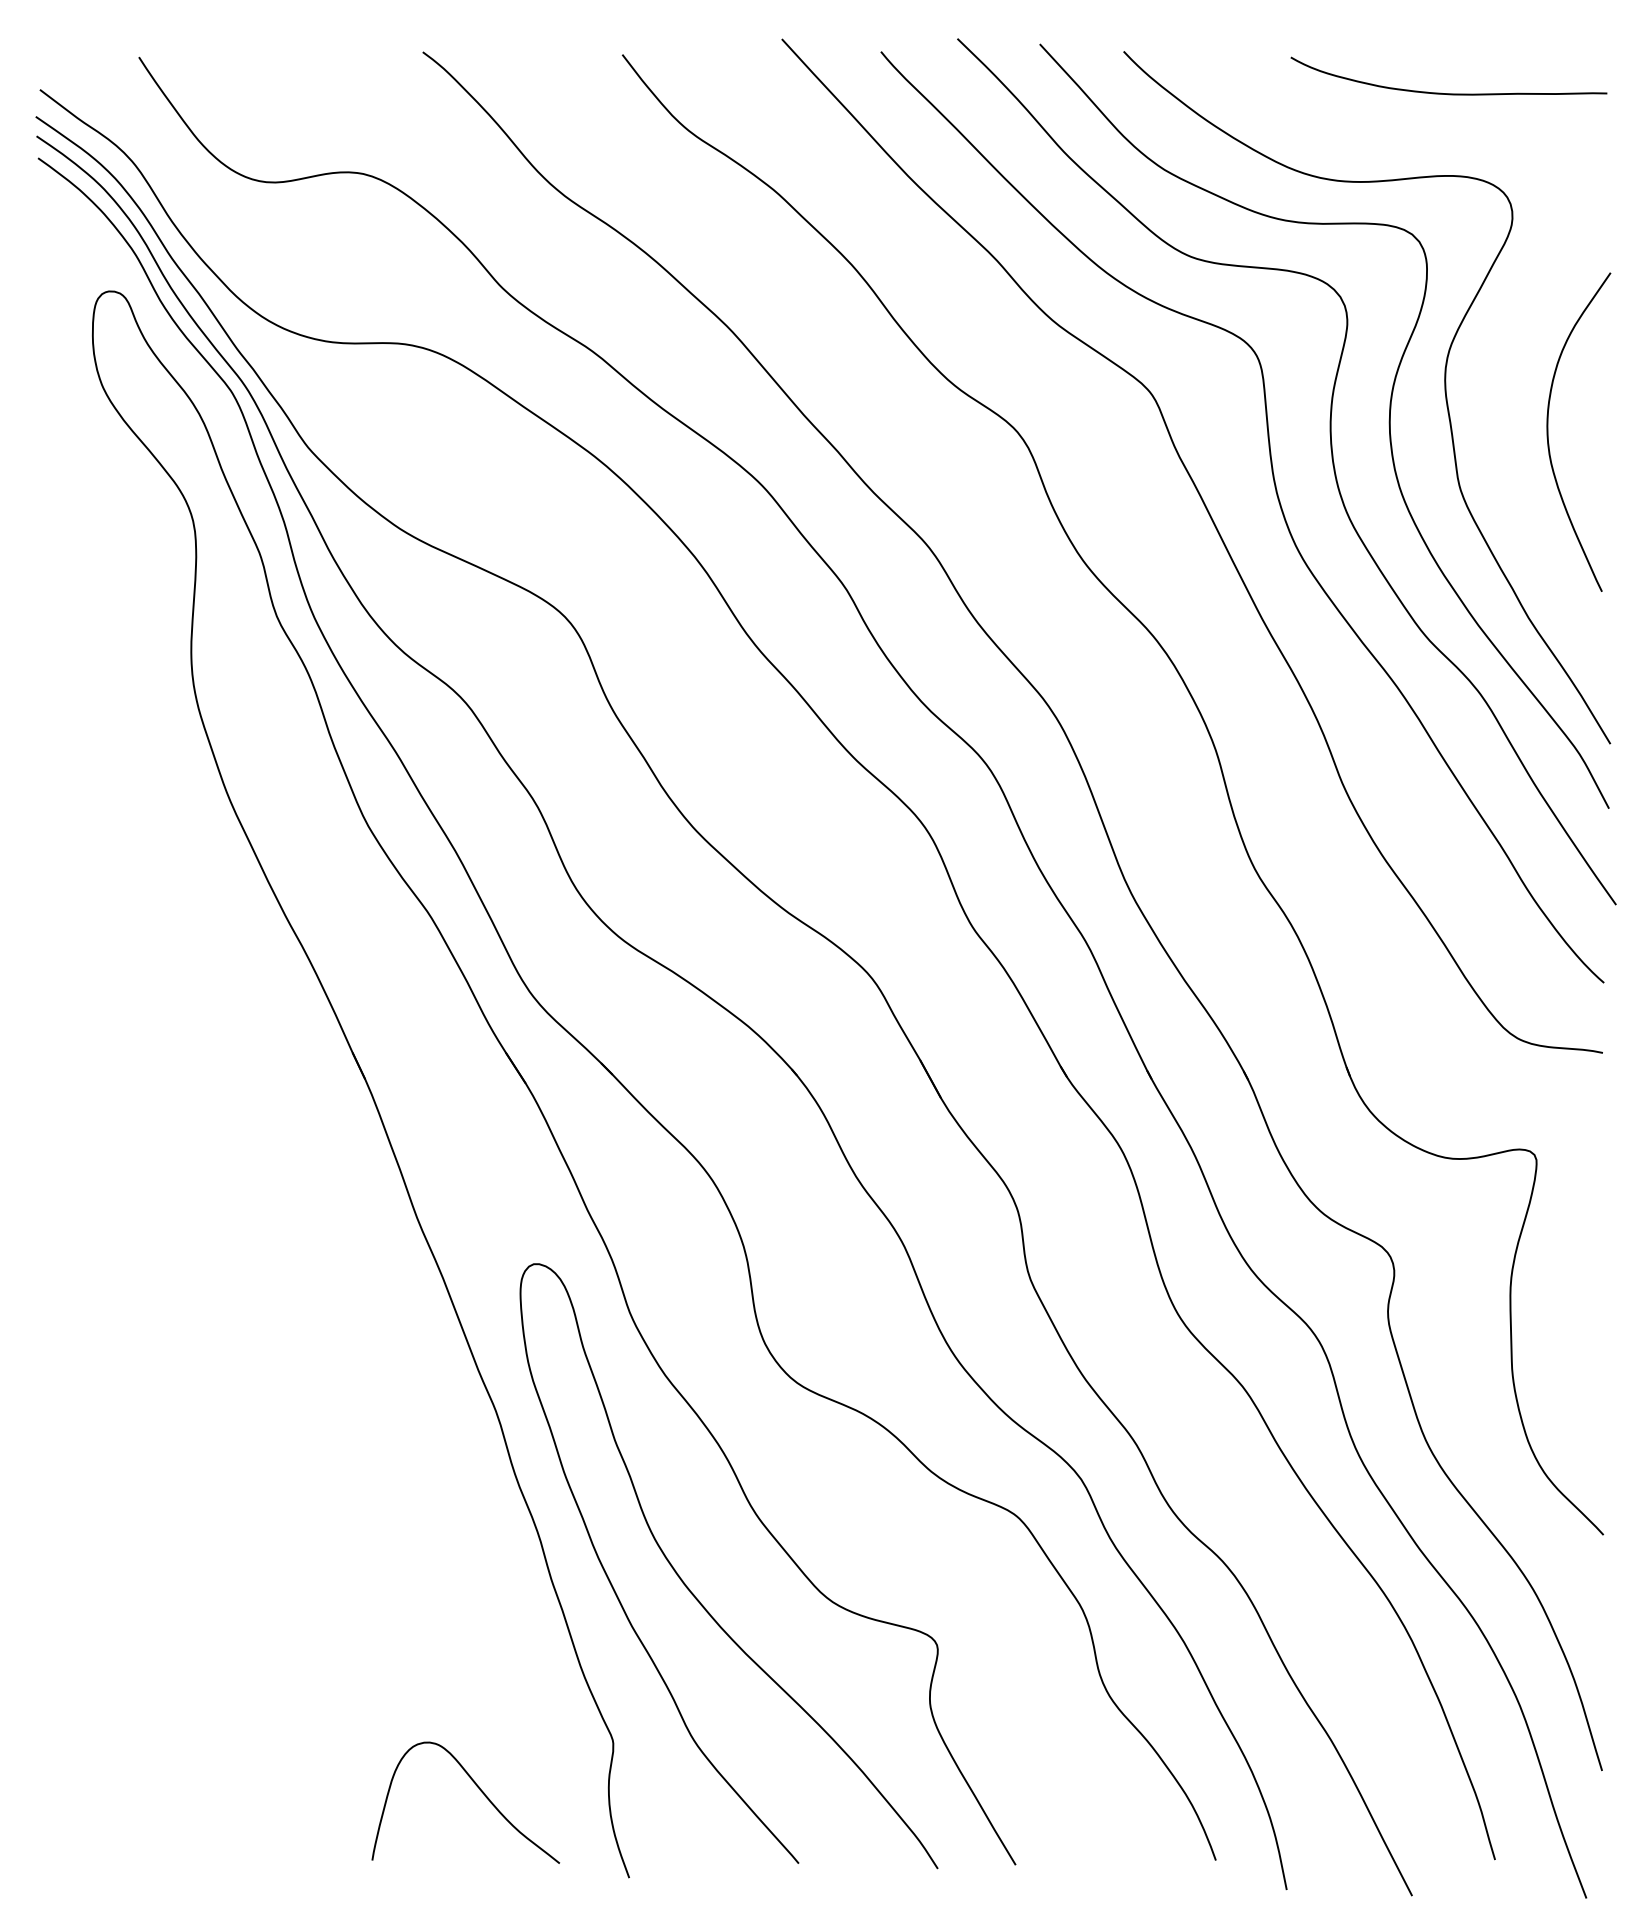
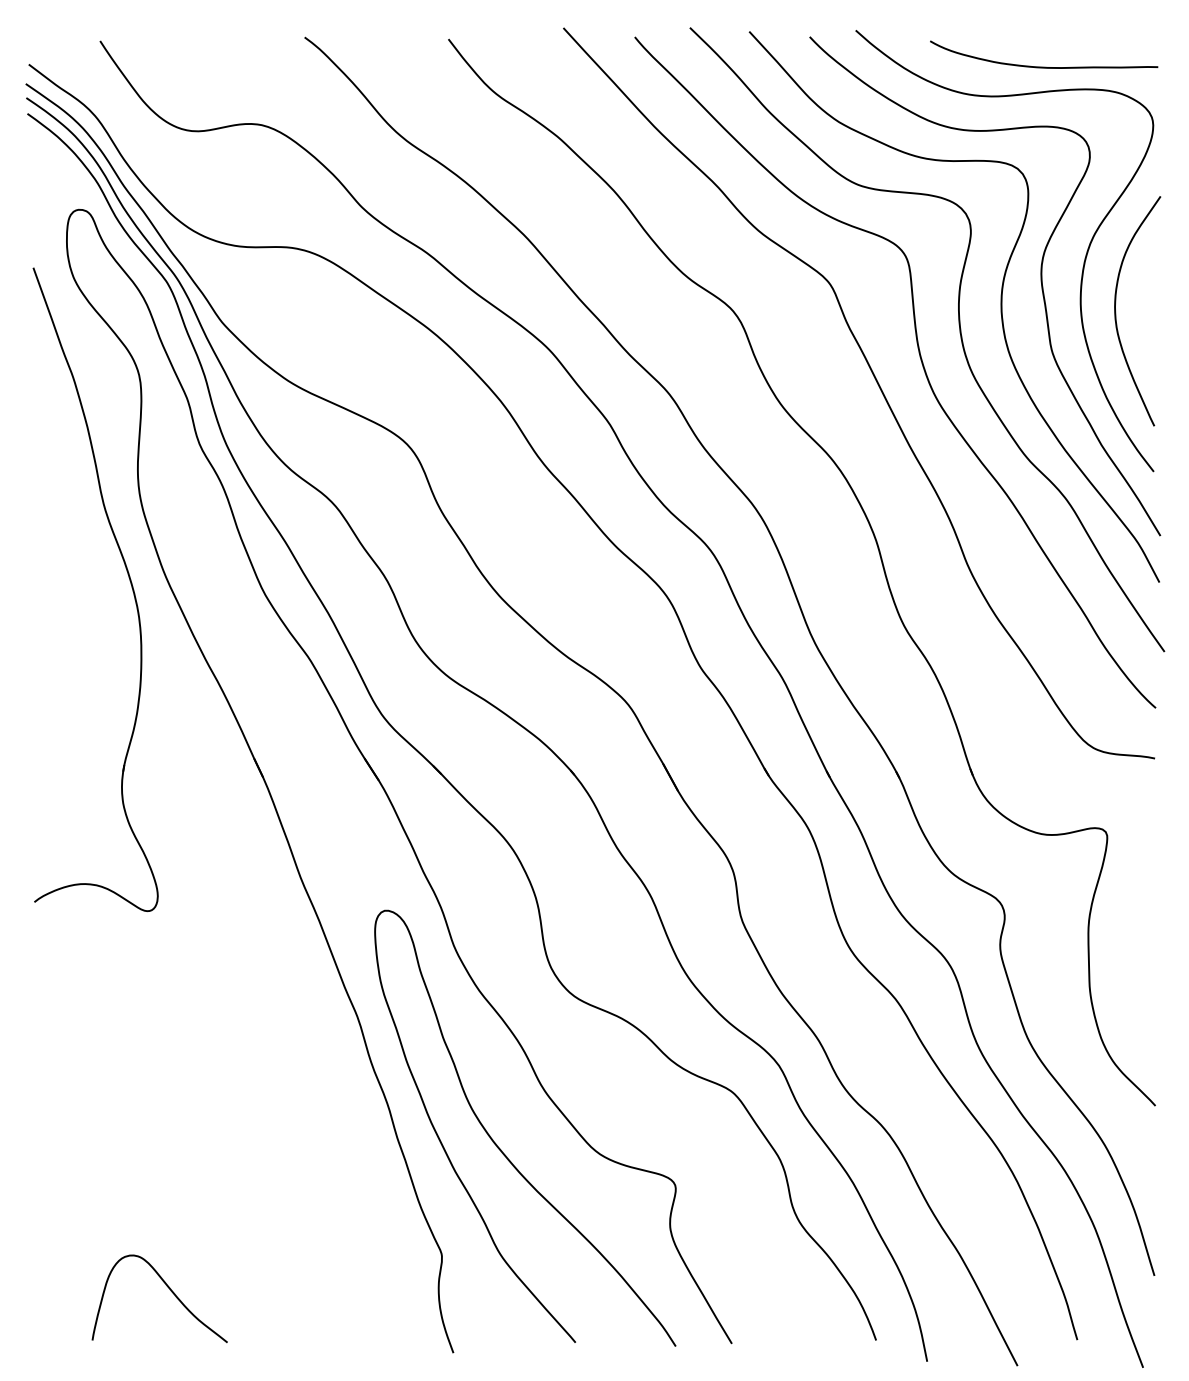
curve: (1503, 366) -> (1083, 263), added
part: (178, 801) -> (128, 577), added
curve: (480, 1791) -> (170, 1290), moved

